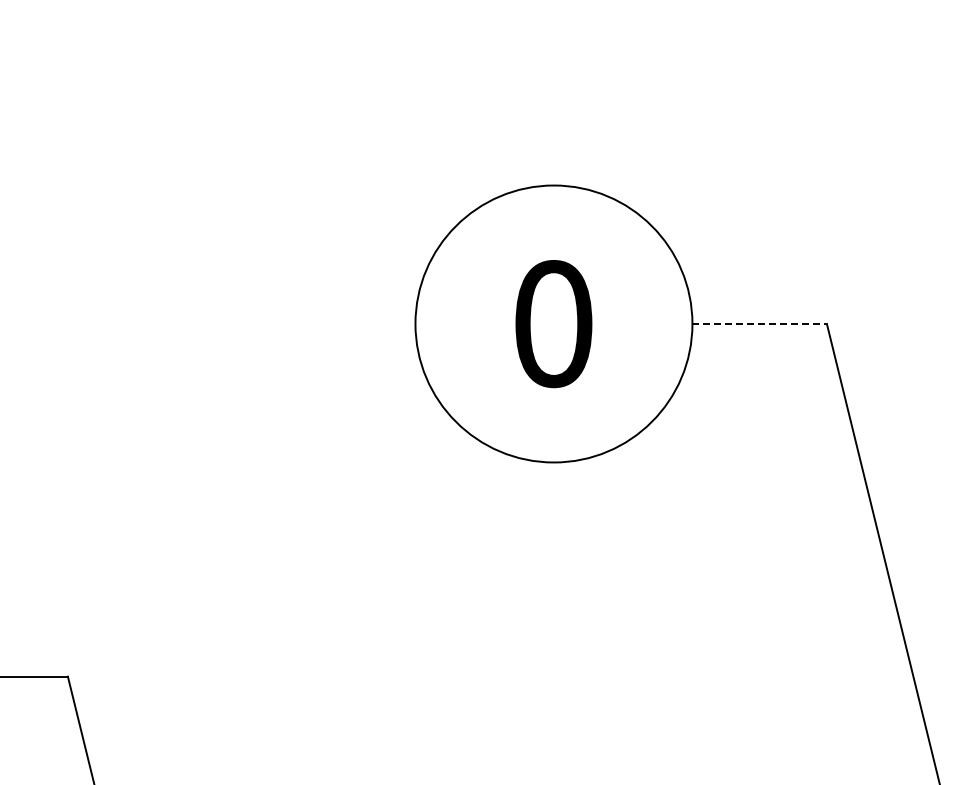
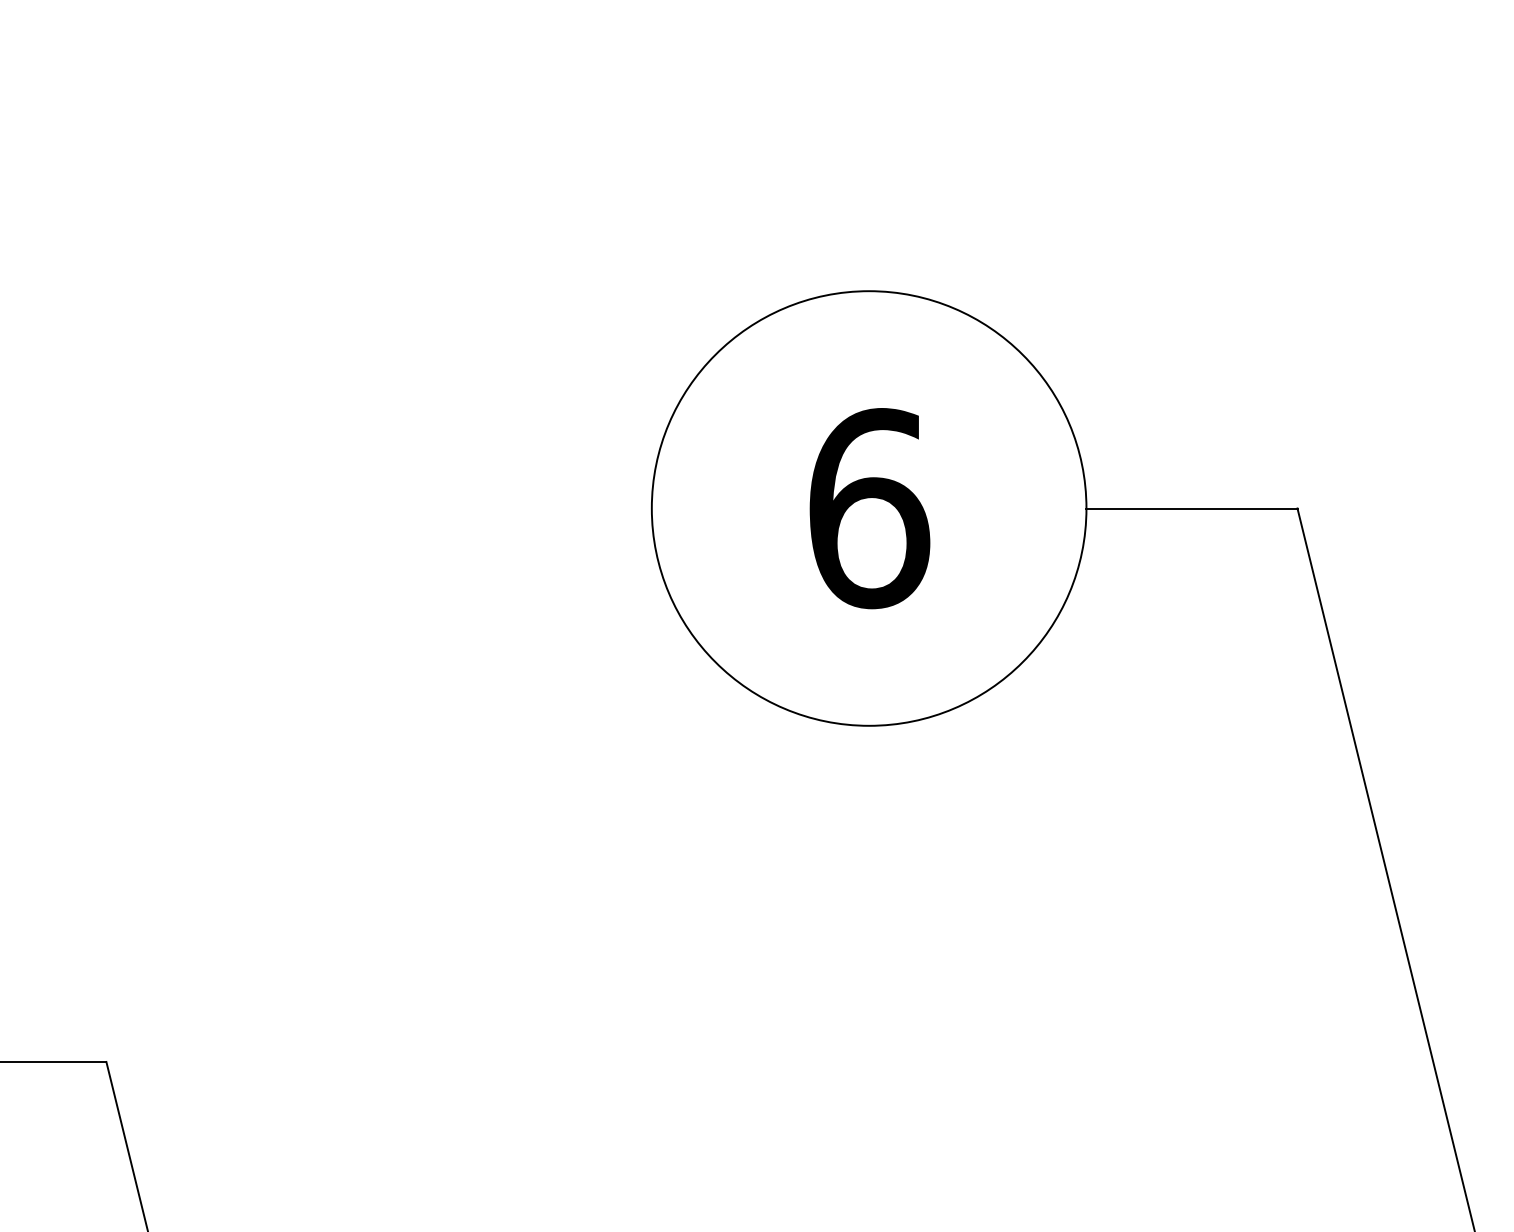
text: (553, 324) -> (868, 509), 0 -> 6
line: (760, 324) -> (1193, 509), dashed -> solid

